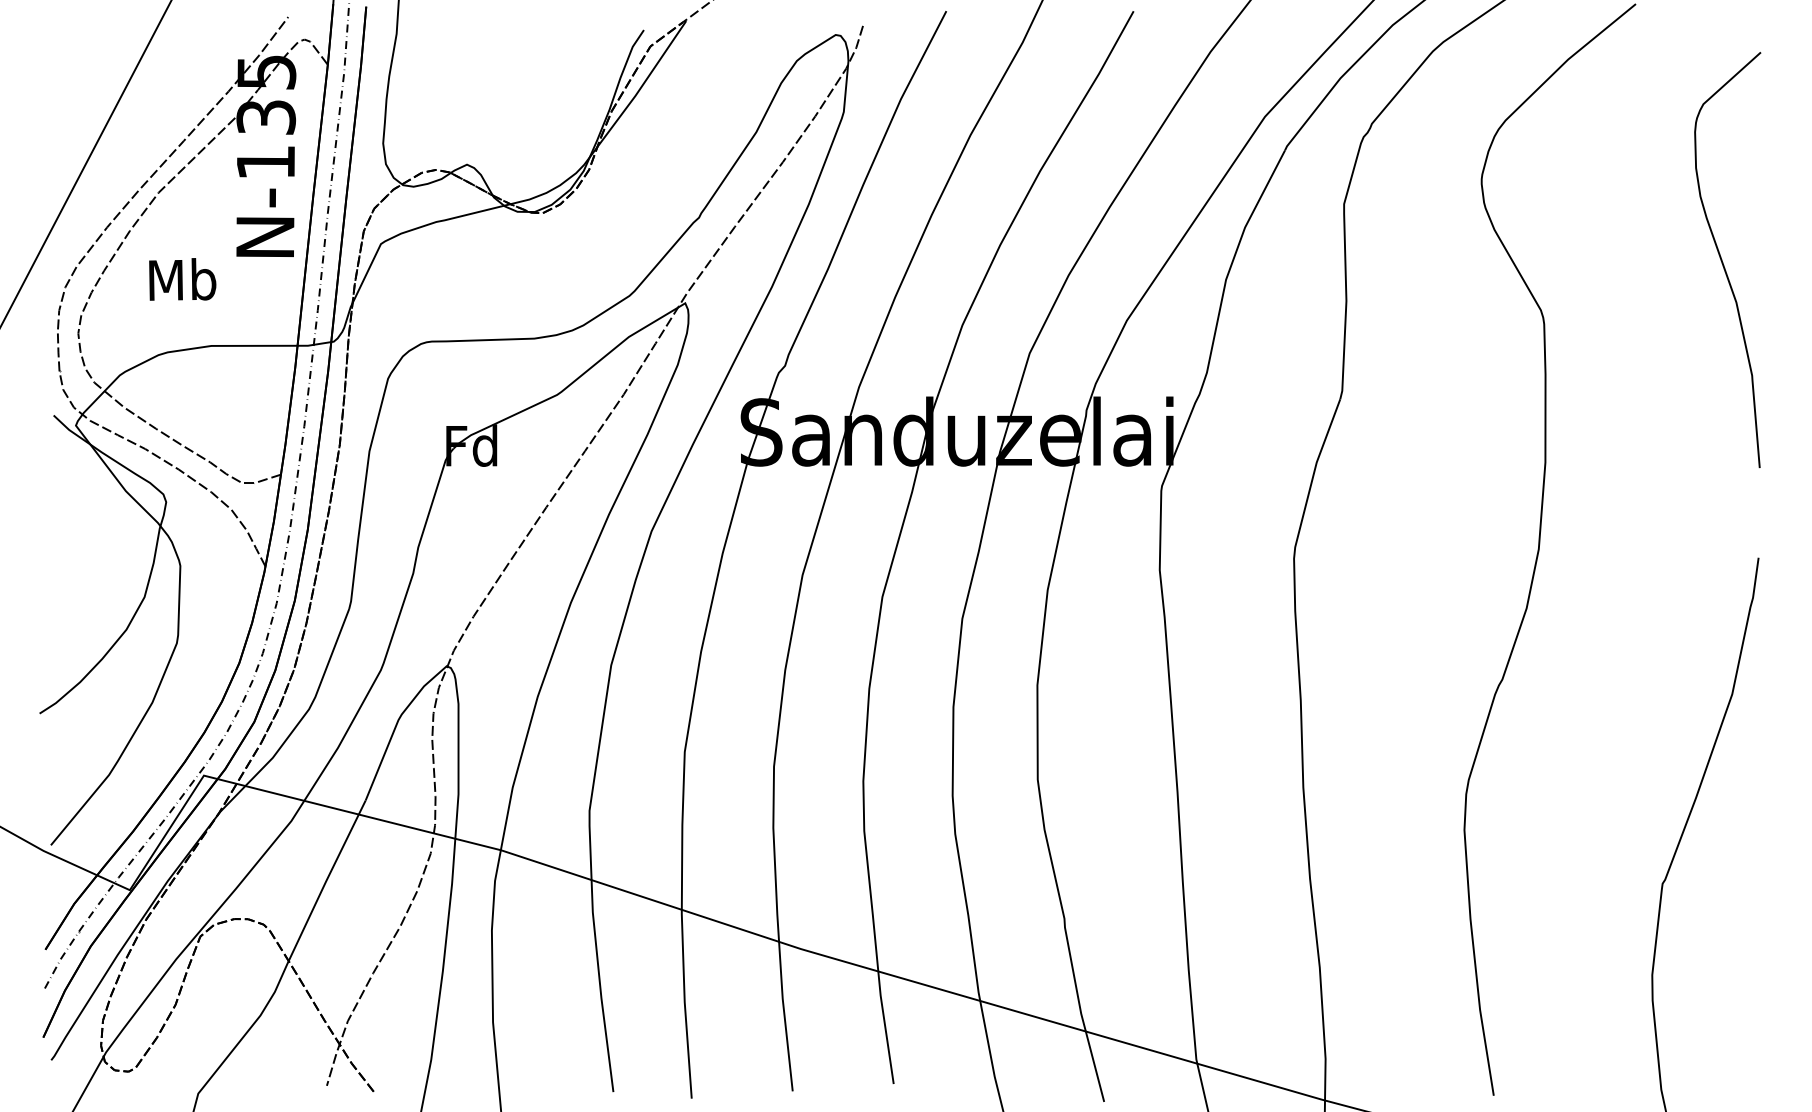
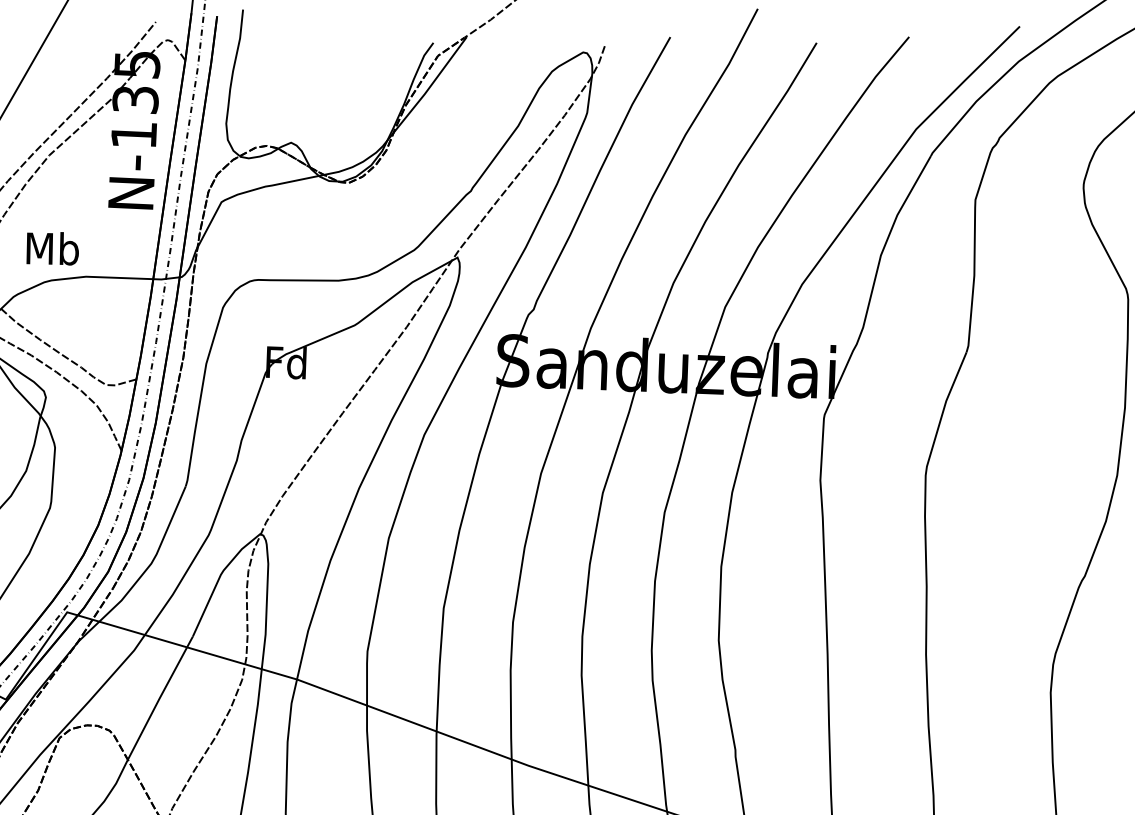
text: (182, 279) -> (52, 248), moved

